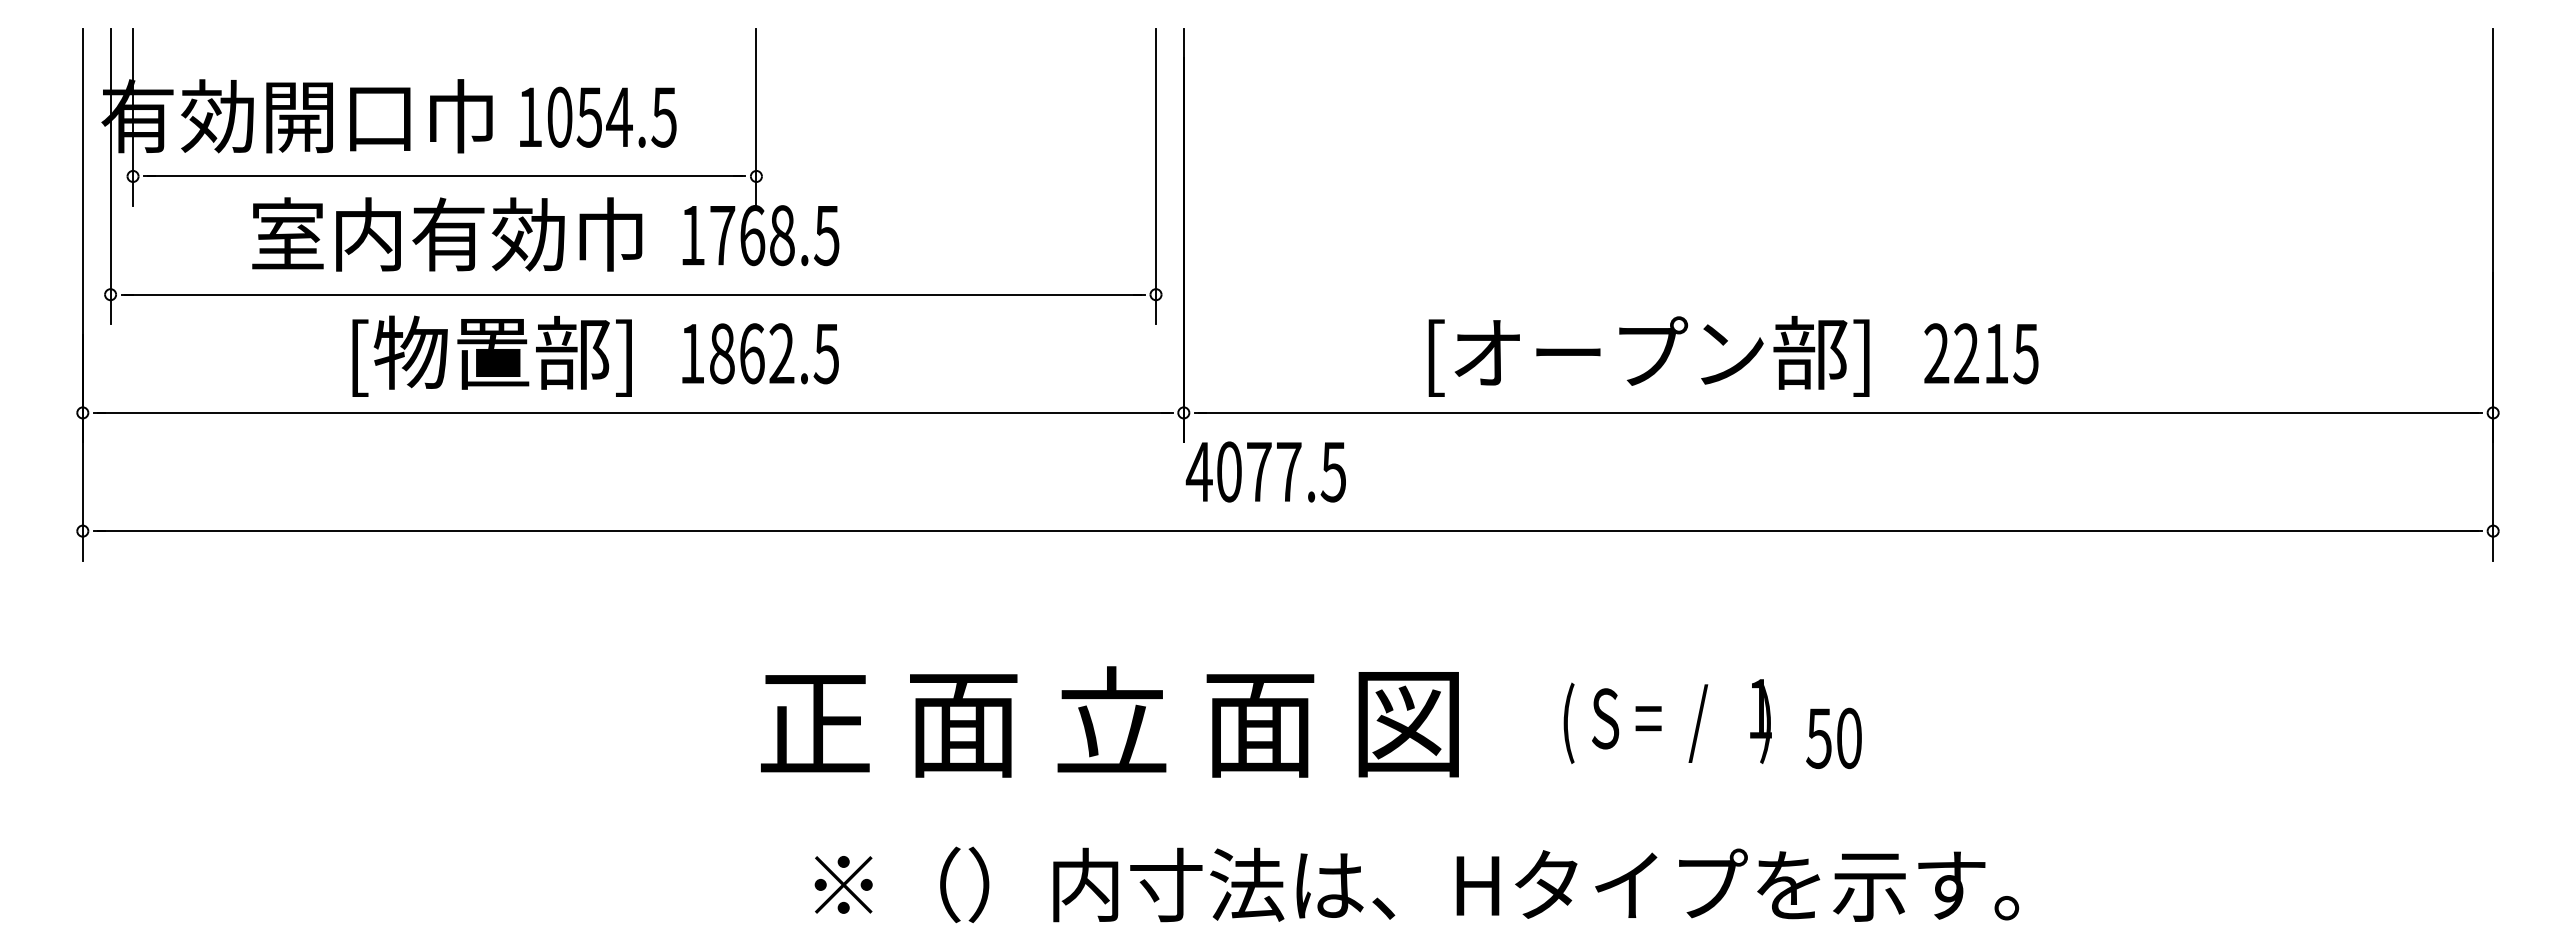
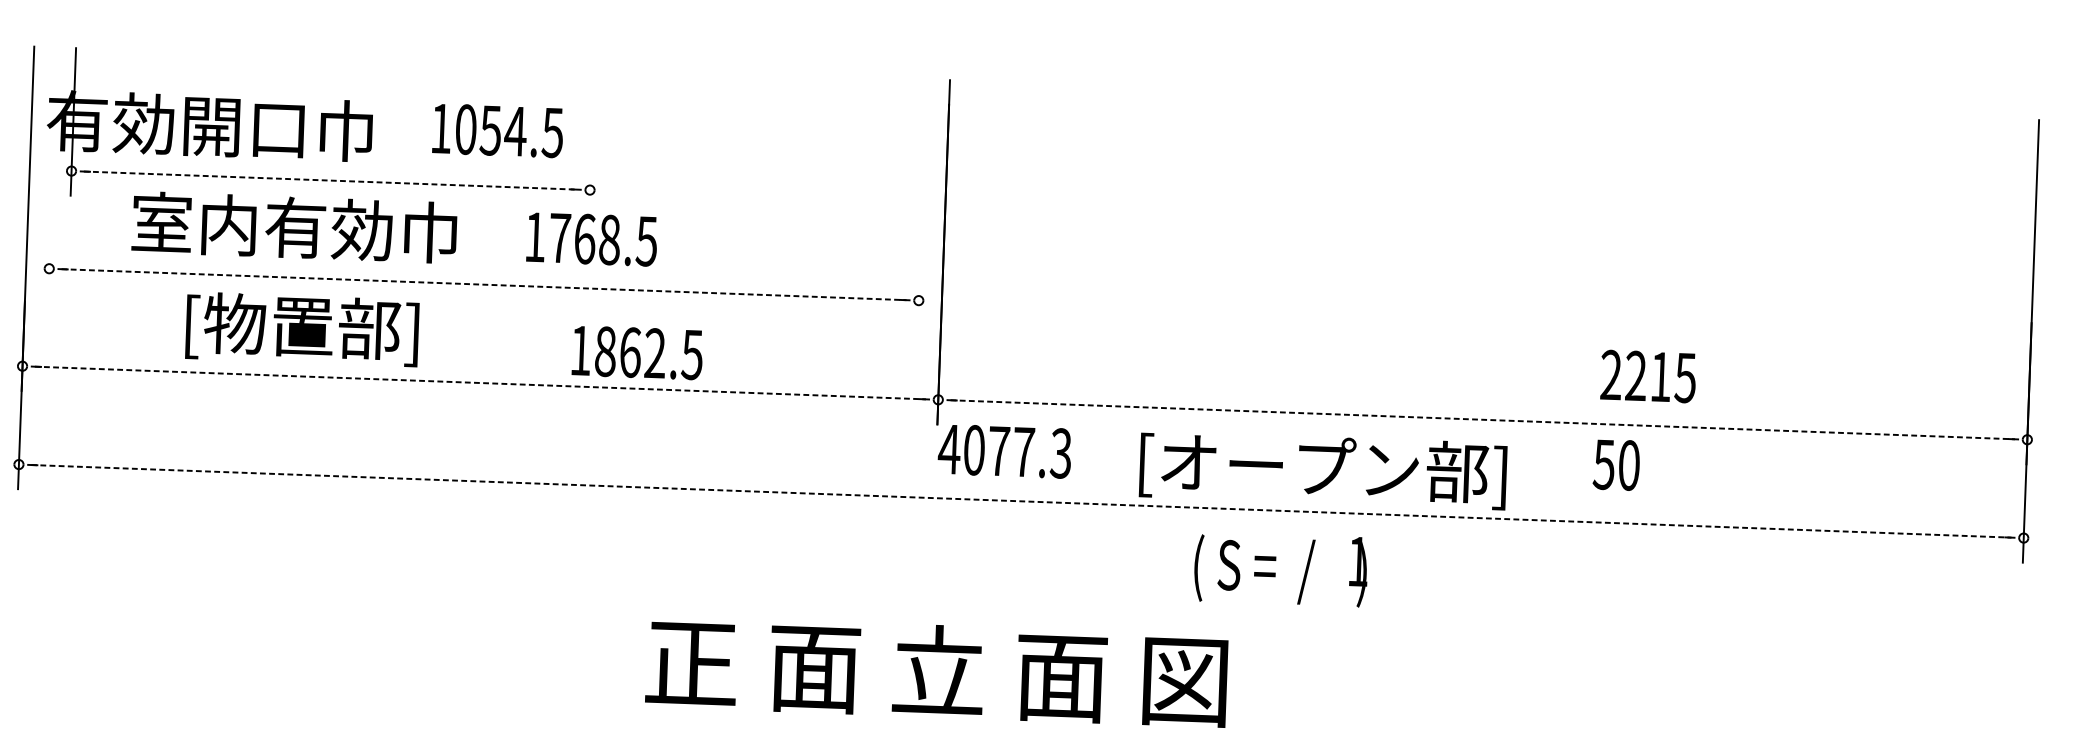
text: (598, 116) -> (498, 130), moved
line: (756, 117) -> (591, 141), removed
line: (110, 176) -> (52, 170), removed
line: (444, 176) -> (330, 180), solid -> dashed
line: (1156, 176) -> (922, 202), removed
text: (447, 234) -> (294, 227), moved
line: (633, 294) -> (484, 284), solid -> dashed
text: (760, 353) -> (637, 352), moved
text: (1981, 353) -> (1648, 376), moved
text: (491, 355) -> (301, 328), moved
text: (1648, 356) -> (1322, 470), moved
line: (633, 412) -> (480, 382), solid -> dashed
line: (1838, 412) -> (1482, 419), solid -> dashed
text: (1333, 471) -> (1061, 453), 4077.5 -> 4077.3
line: (1288, 531) -> (1021, 501), solid -> dashed
text: (1109, 721) -> (936, 670), moved
text: (1667, 721) -> (1280, 569), moved
text: (1833, 737) -> (1616, 464), moved

